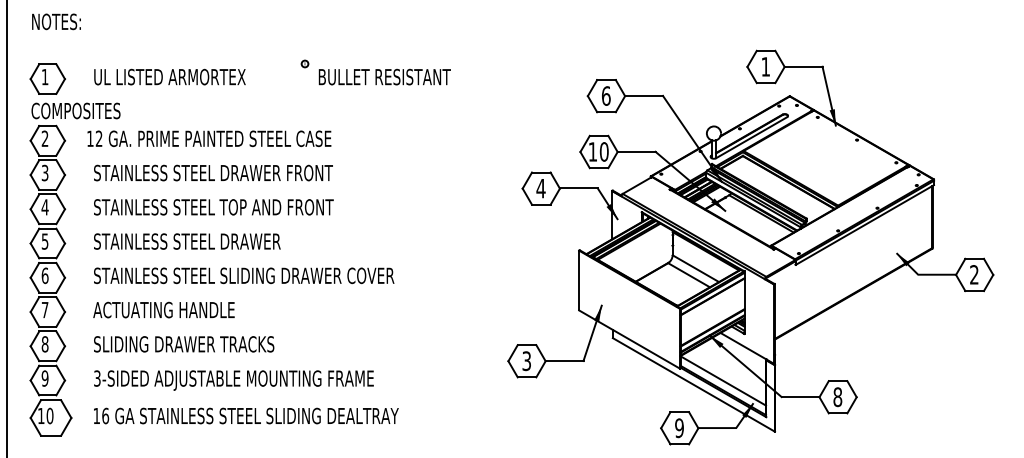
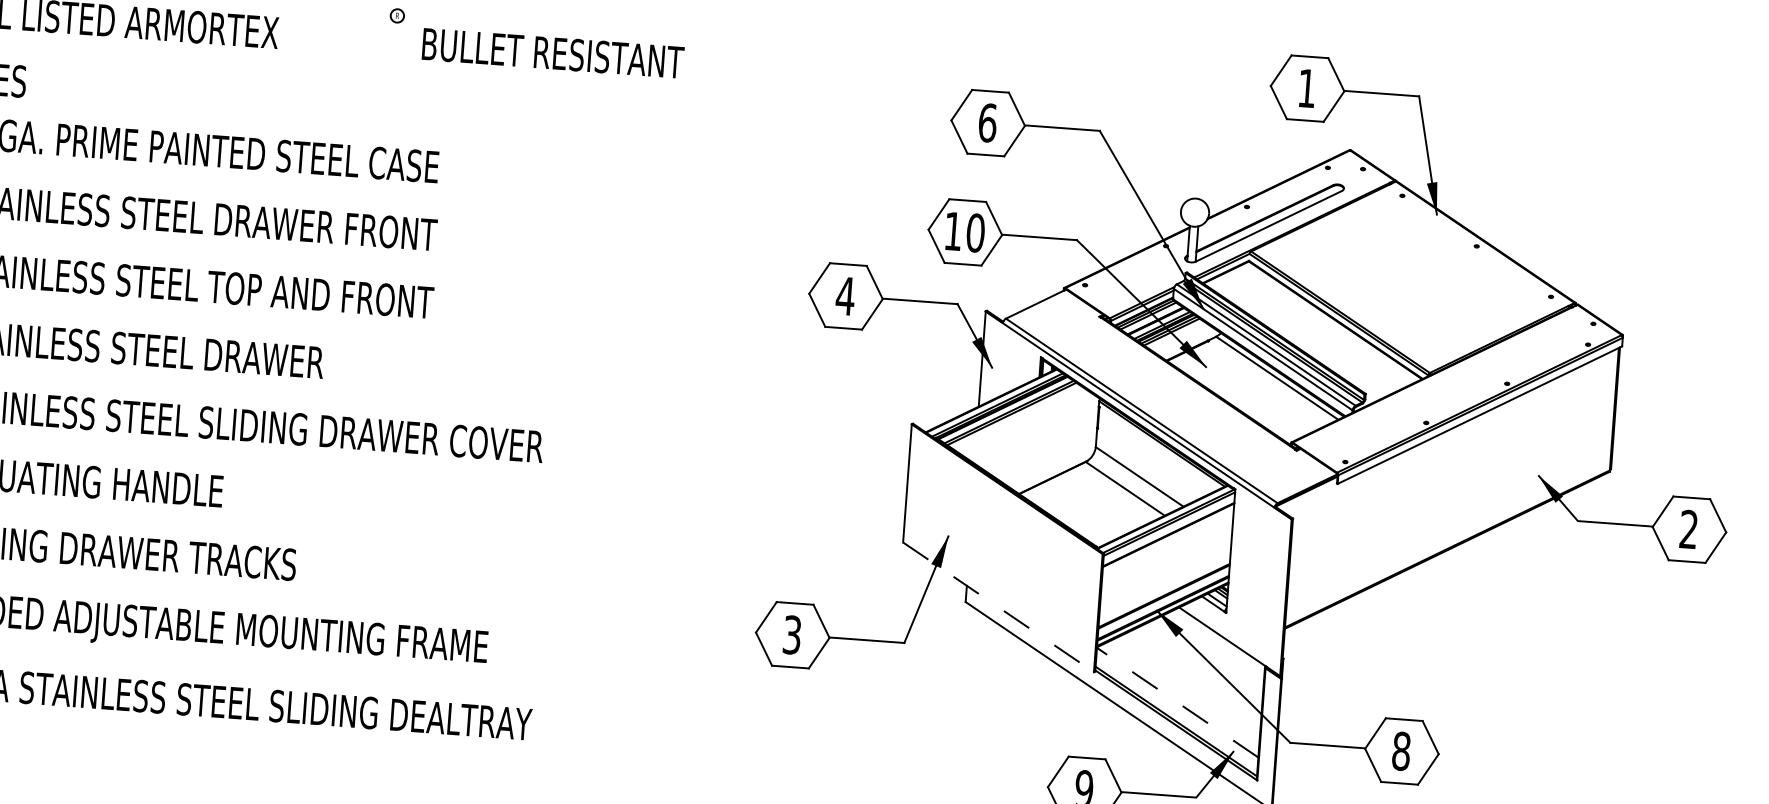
line: (630, 339) -> (1000, 607), solid -> dashed
line: (722, 380) -> (1176, 701), solid -> dashed

